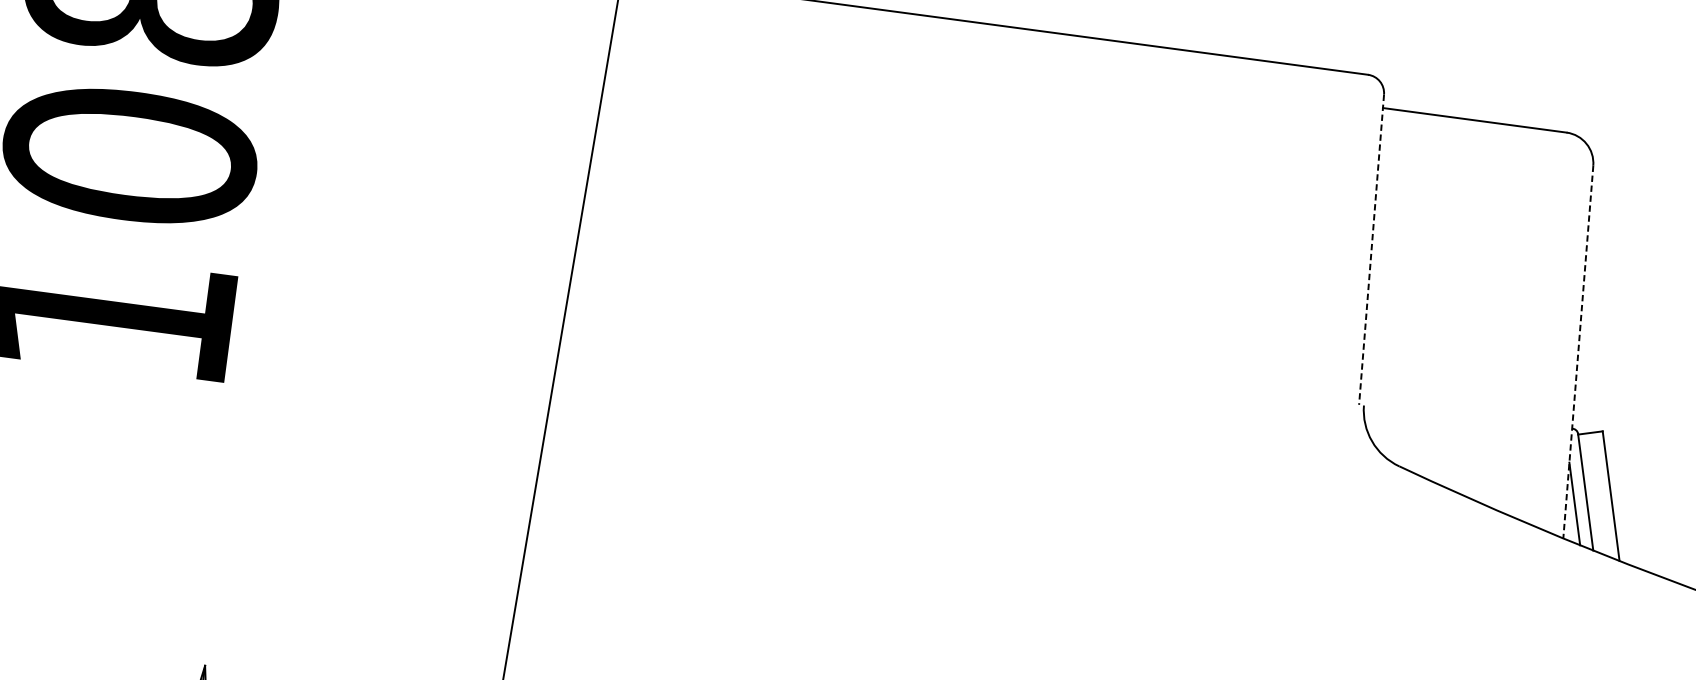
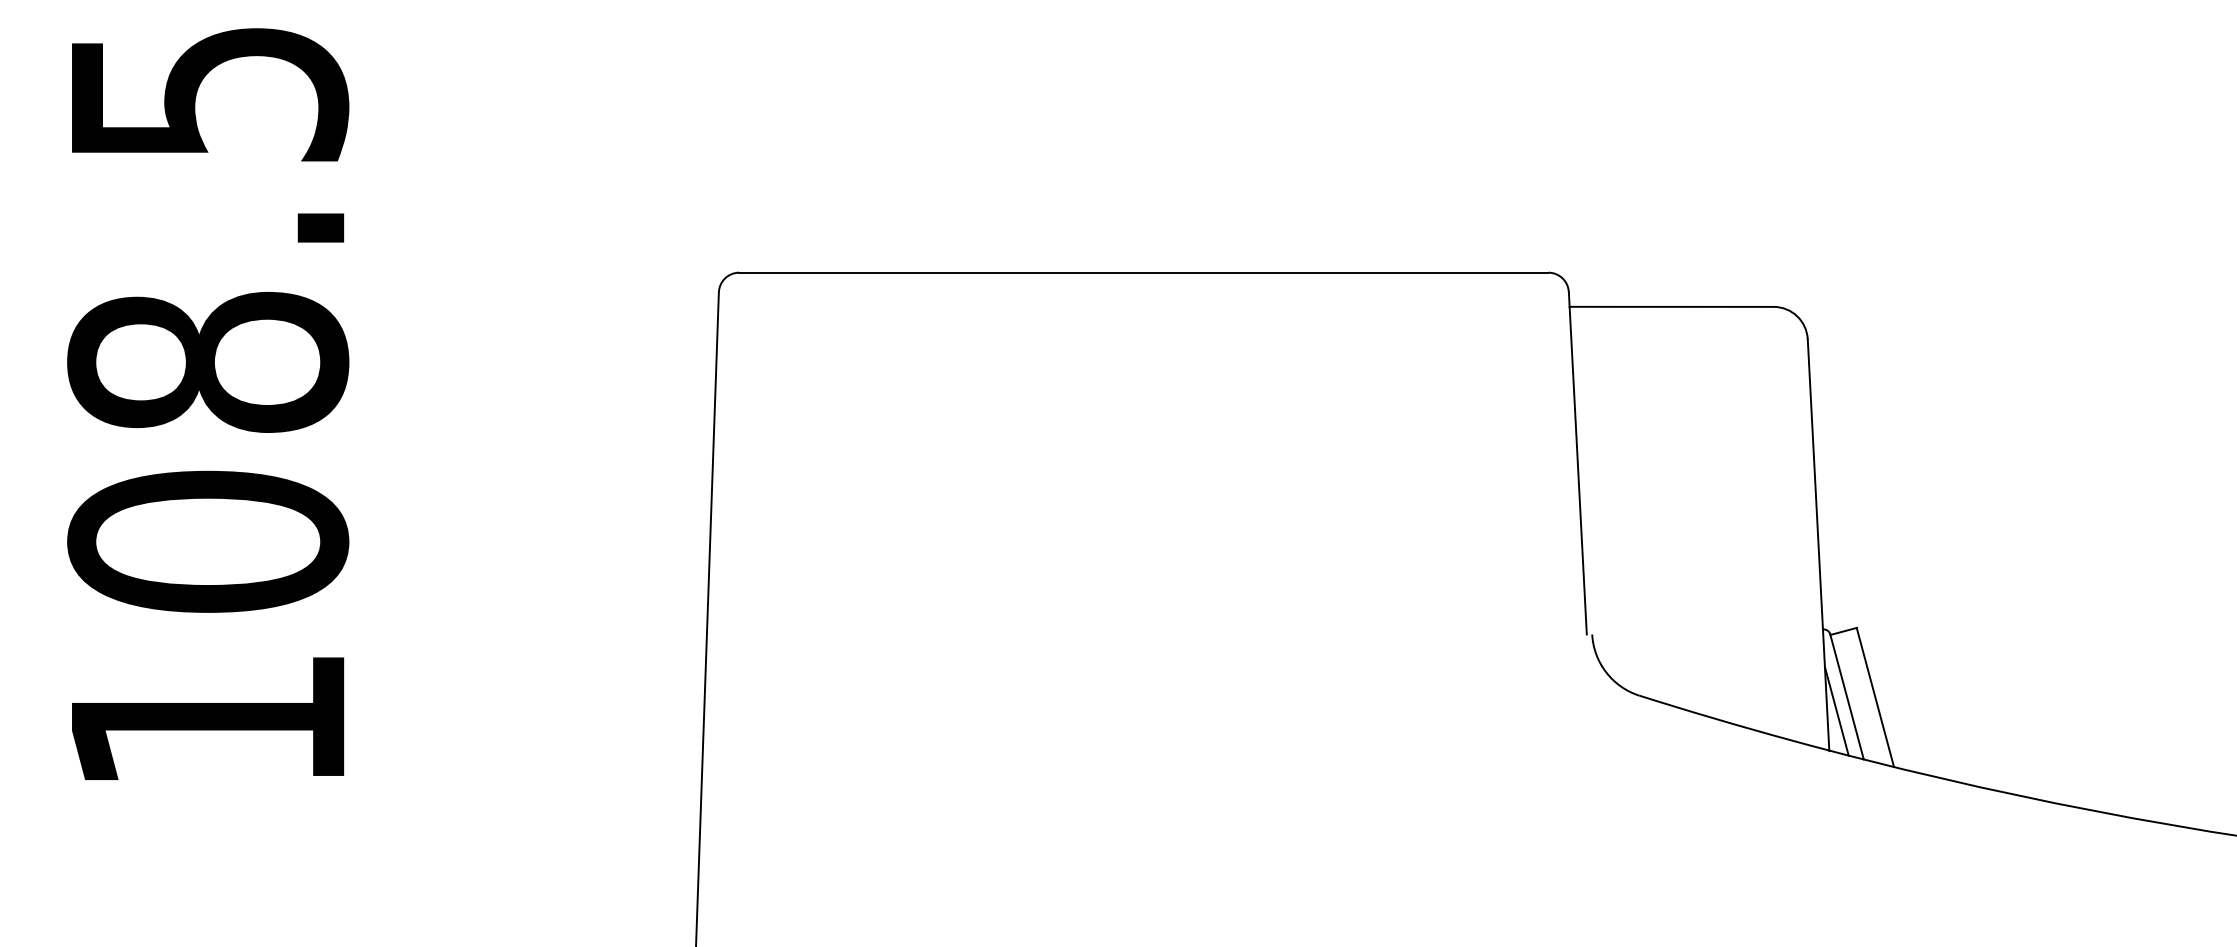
line: (1371, 249) -> (1577, 463), dashed -> solid
line: (1578, 352) -> (1818, 545), dashed -> solid

